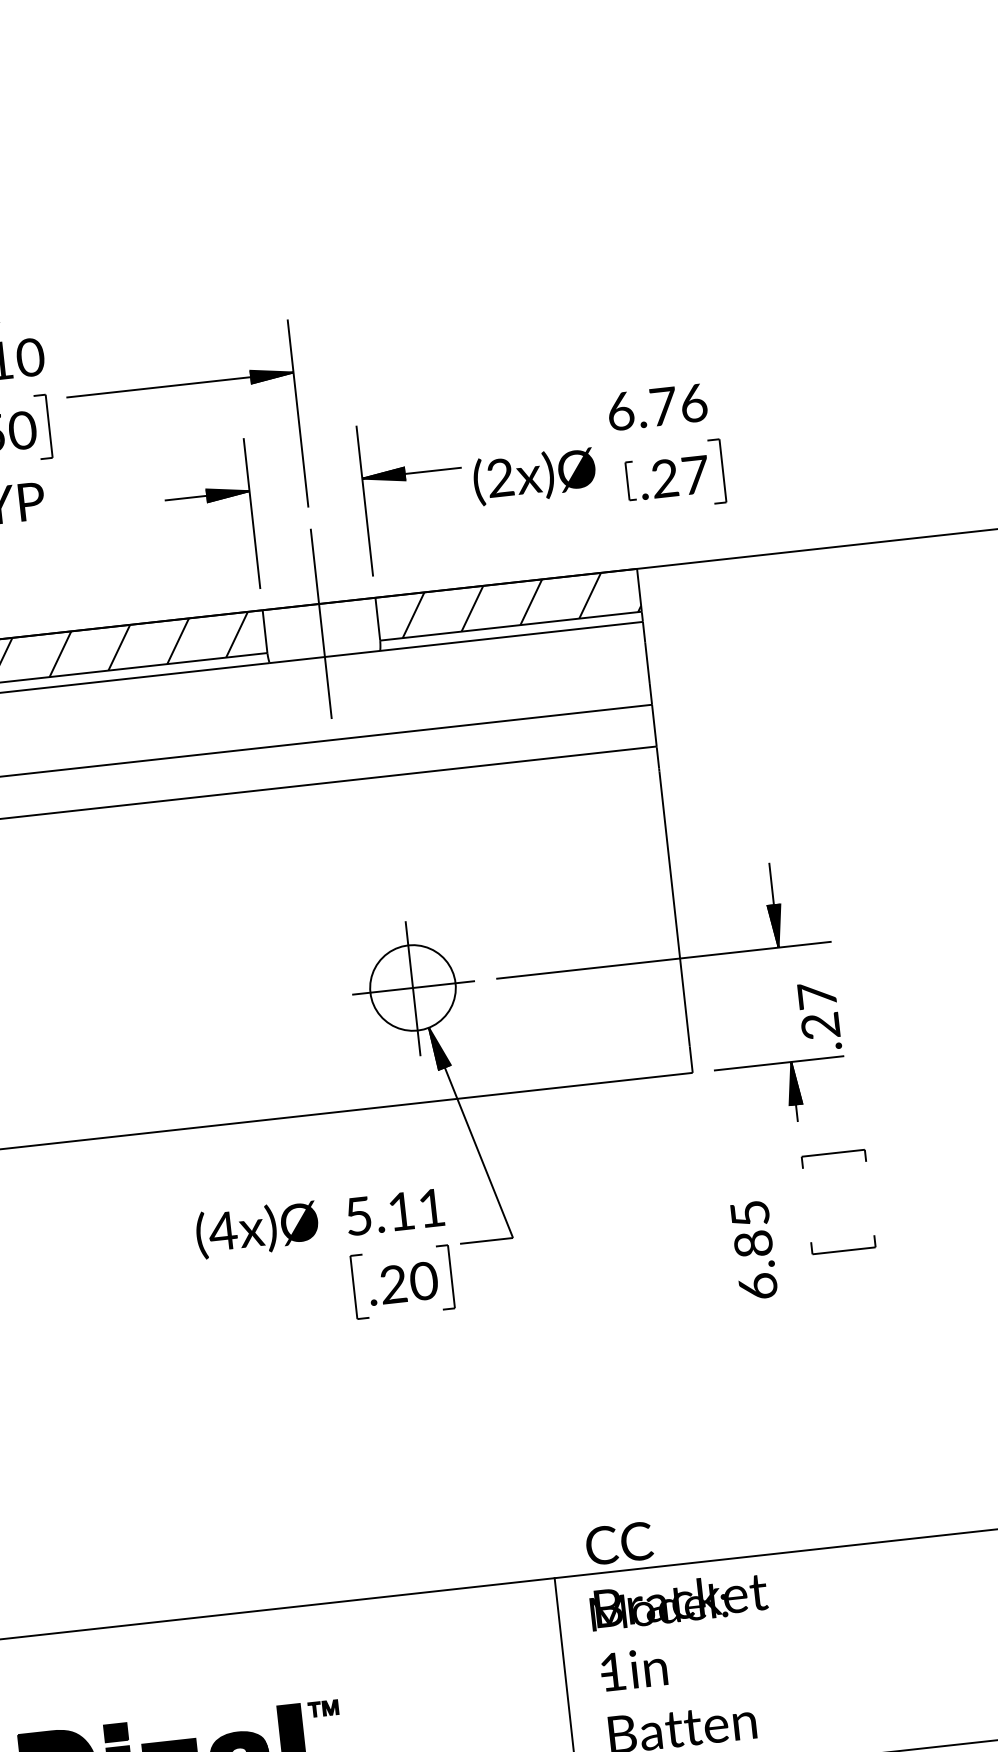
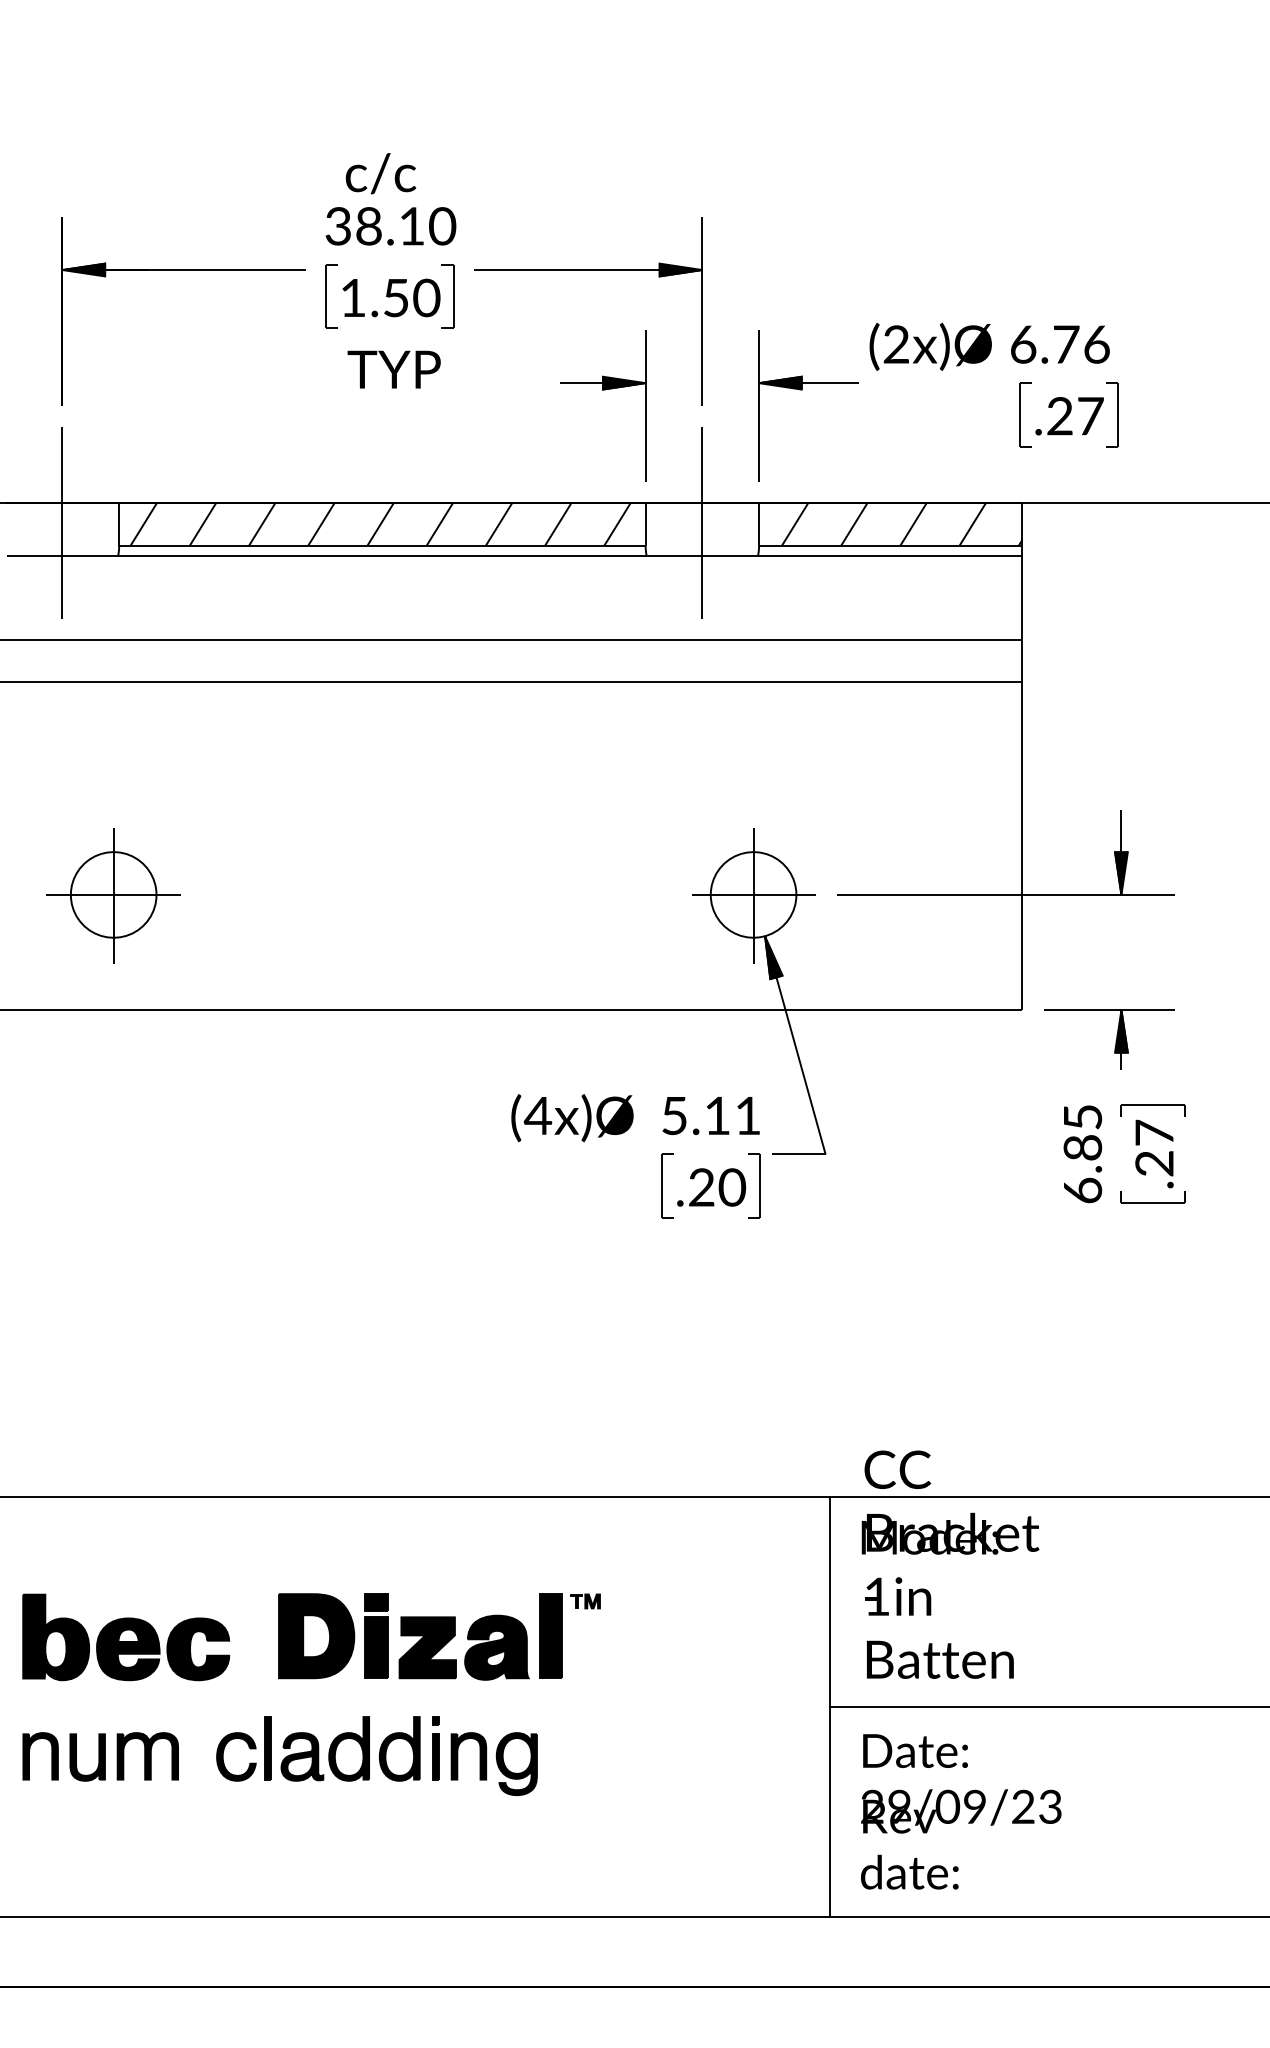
text: (534, 476) -> (930, 346), moved
part: (630, 480) -> (1025, 414), size x1.67
text: (819, 1016) -> (1154, 1153), moved
text: (753, 1250) -> (1082, 1154), moved

